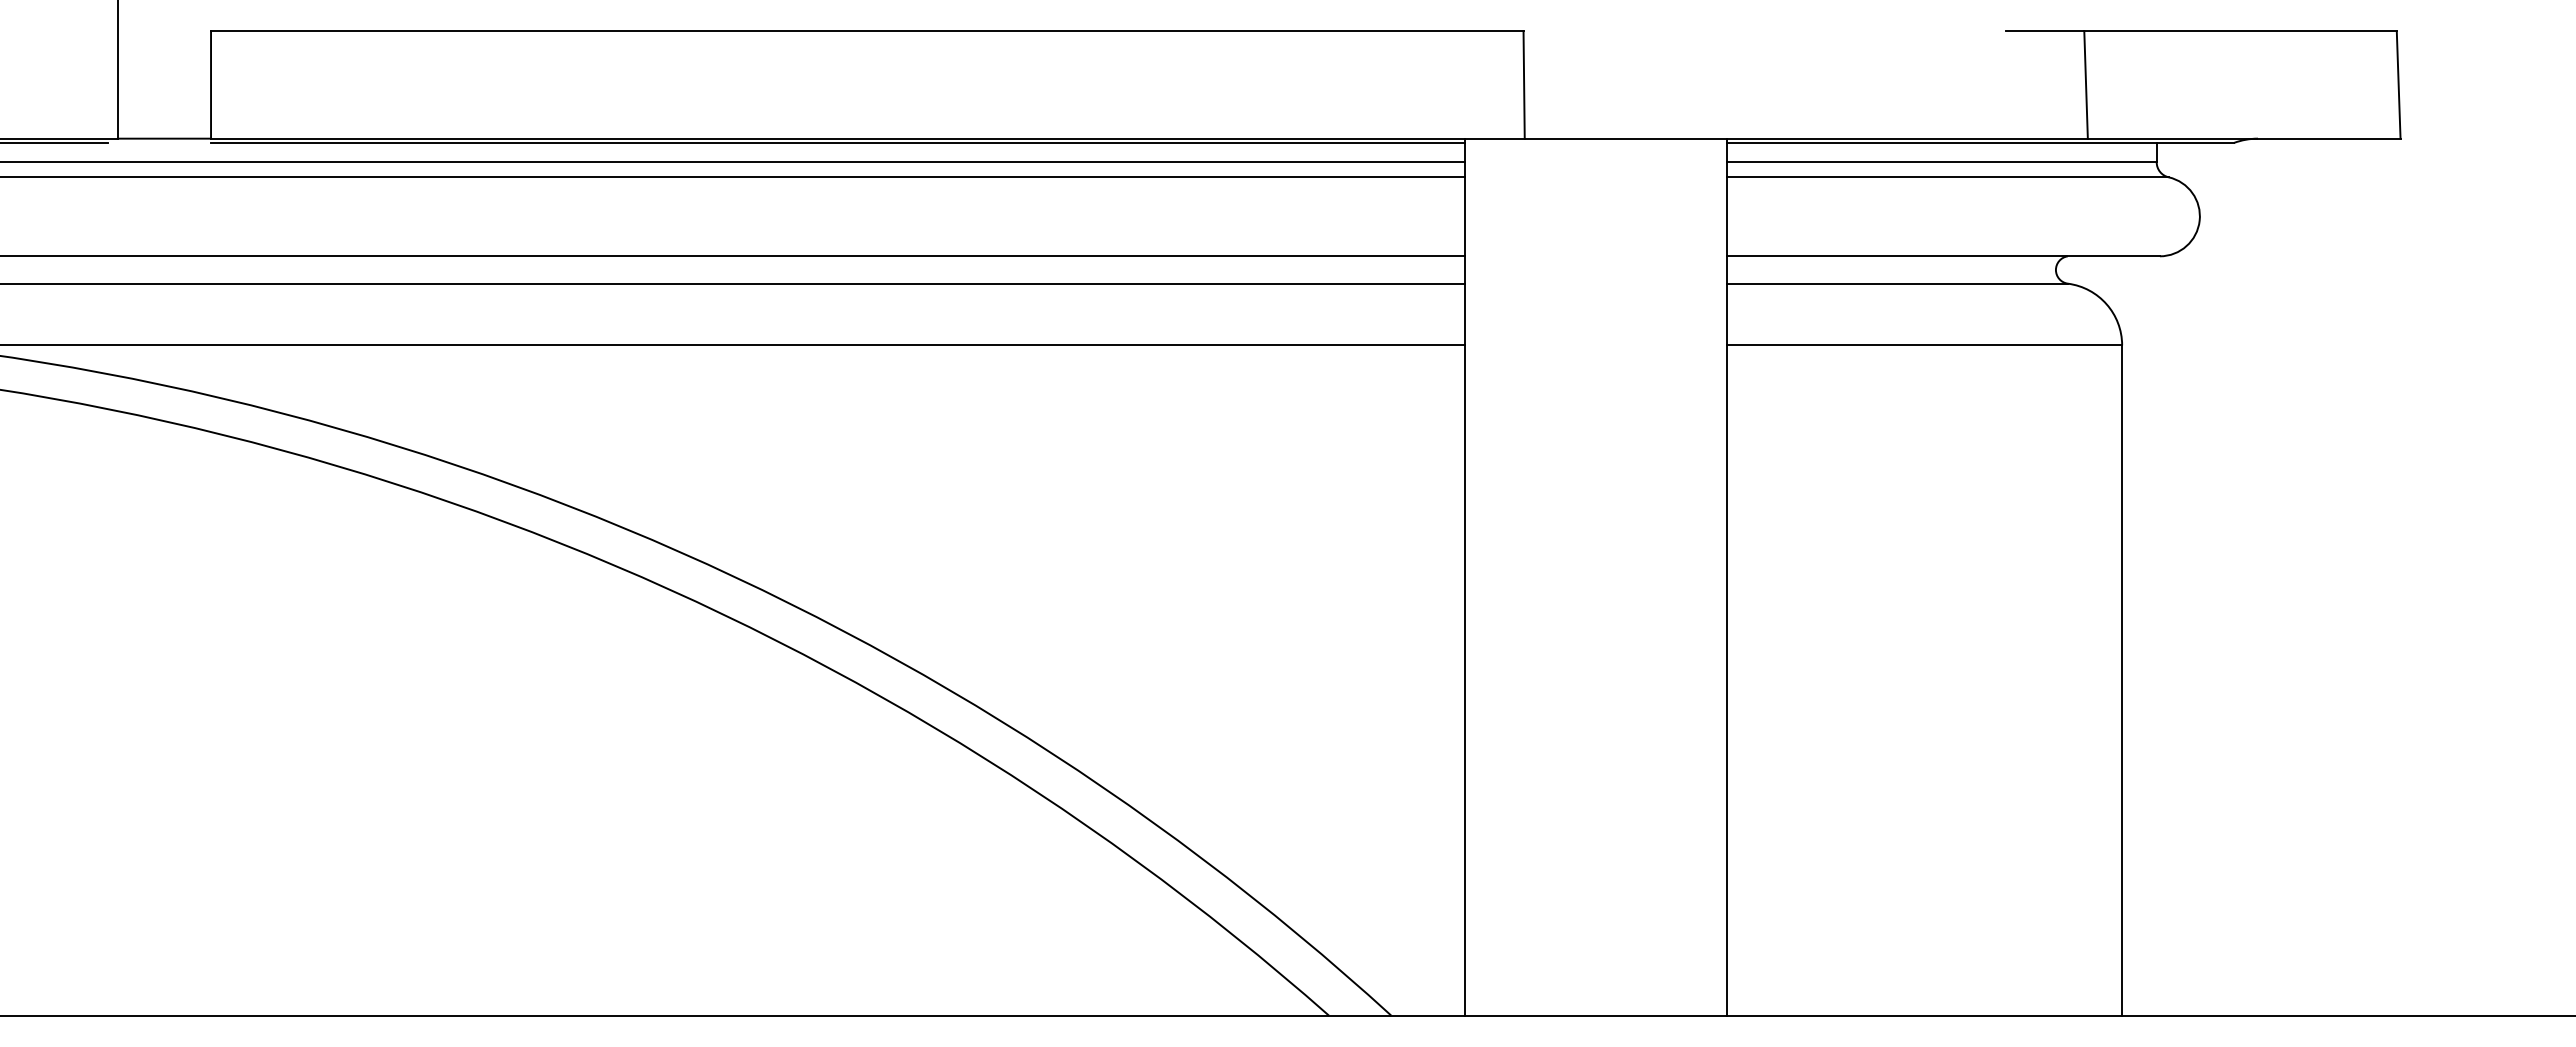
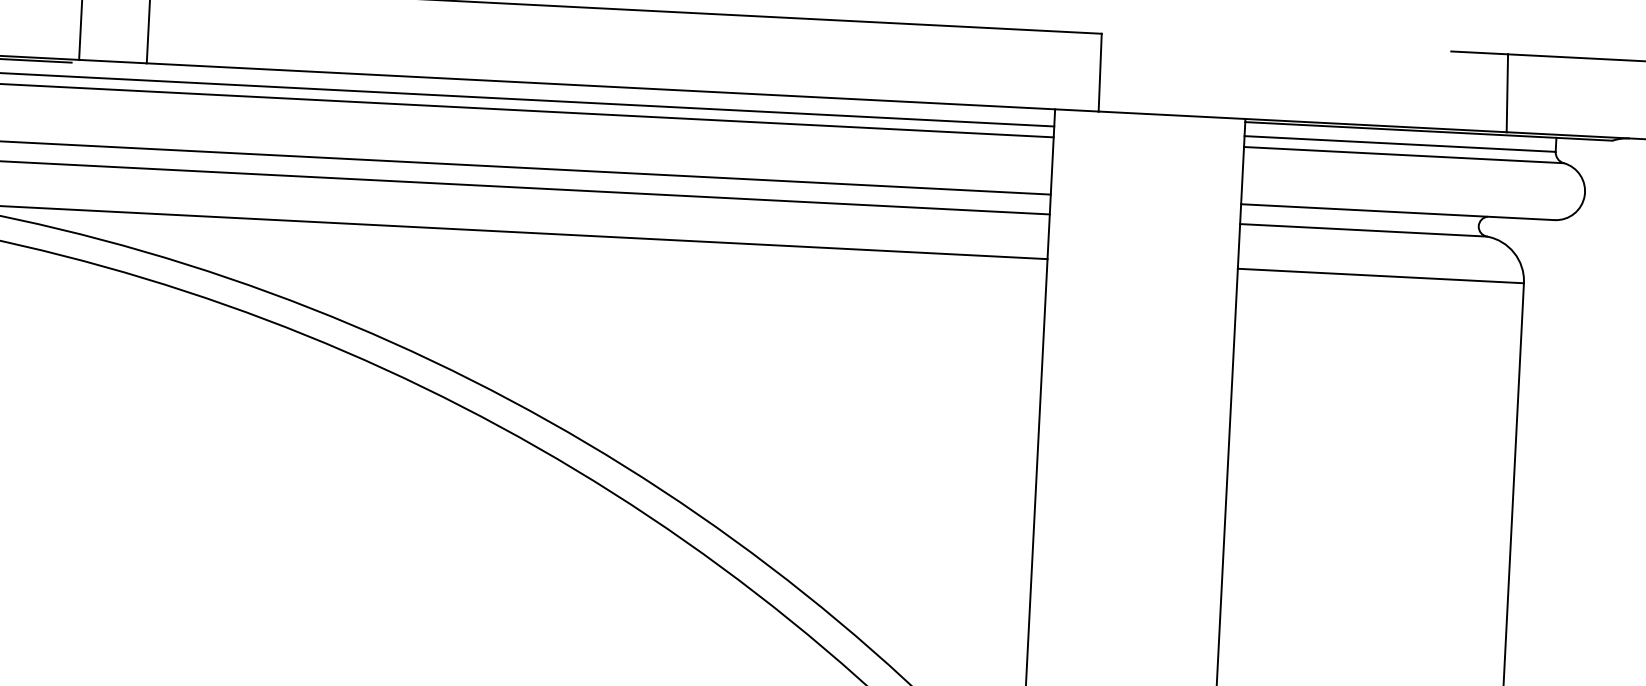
line: (837, 142) -> (600, 89), removed

